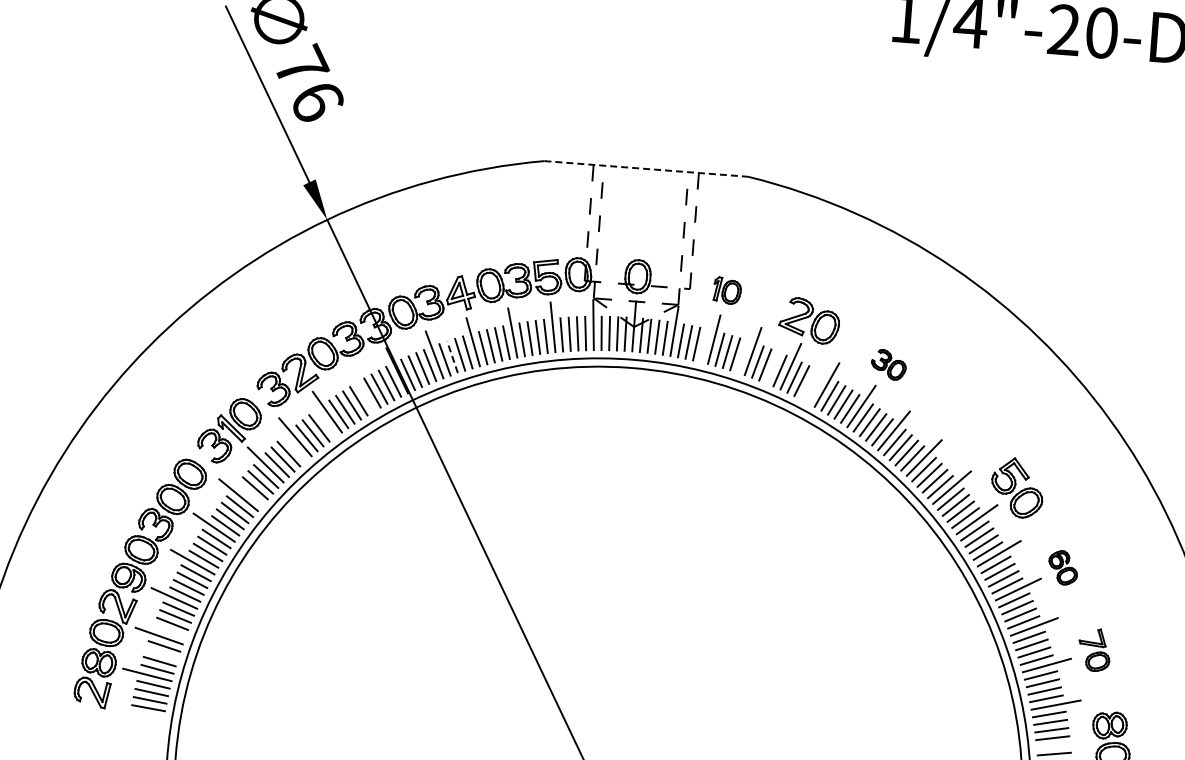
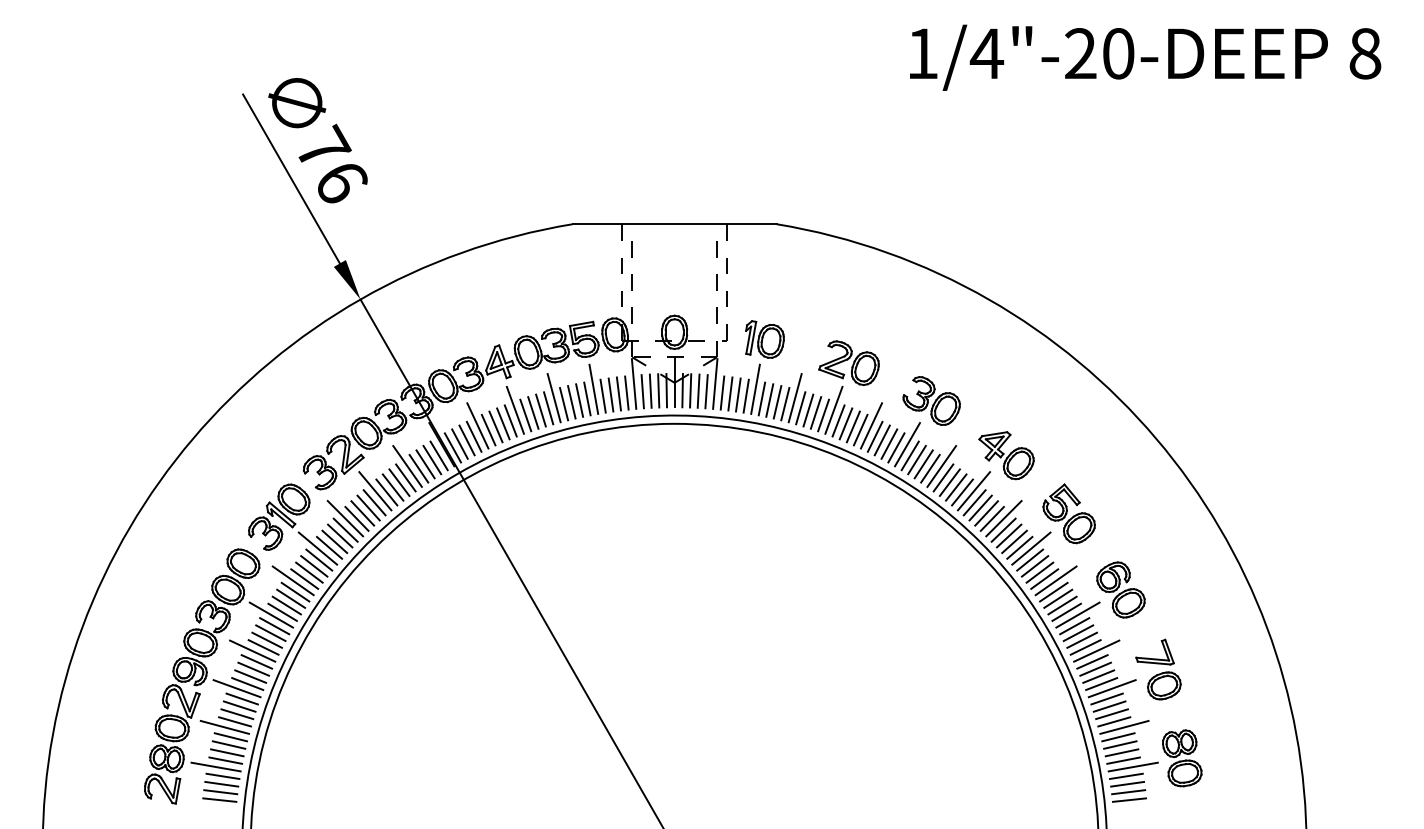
line: (647, 169) -> (675, 224), dashed -> solid
part: (727, 290) -> (764, 339), size x1.43
line: (703, 345) -> (745, 395), added
line: (452, 356) -> (495, 426), dashed -> solid
line: (742, 357) -> (785, 404), added
part: (888, 364) -> (931, 400), size x1.67
line: (772, 367) -> (815, 412), added
line: (808, 384) -> (852, 426), added
line: (815, 387) -> (860, 429), added
line: (361, 389) -> (407, 466), added
line: (325, 423) -> (374, 502), added
part: (959, 424) -> (1006, 455), added
line: (294, 448) -> (345, 529), added
line: (250, 493) -> (304, 578), added
part: (1062, 567) -> (1120, 589), size x1.67
line: (170, 631) -> (235, 721), added
part: (1094, 649) -> (1158, 669), size x1.43
line: (161, 653) -> (228, 744), added
line: (1061, 744) -> (1132, 766), added

